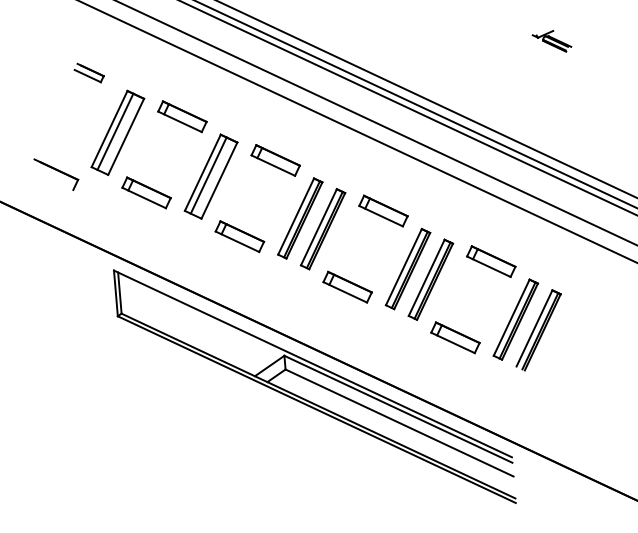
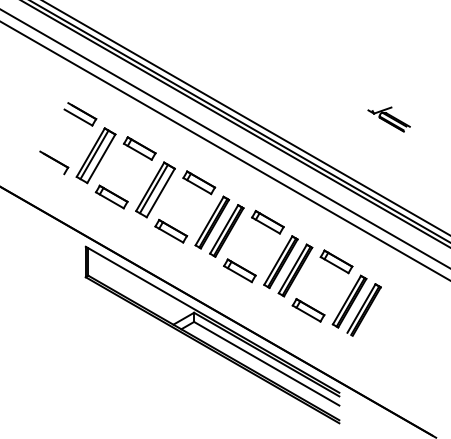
part: (551, 41) -> (388, 119), size x1.67
part: (89, 73) -> (80, 114), size x1.67
part: (57, 173) -> (54, 162), moved

